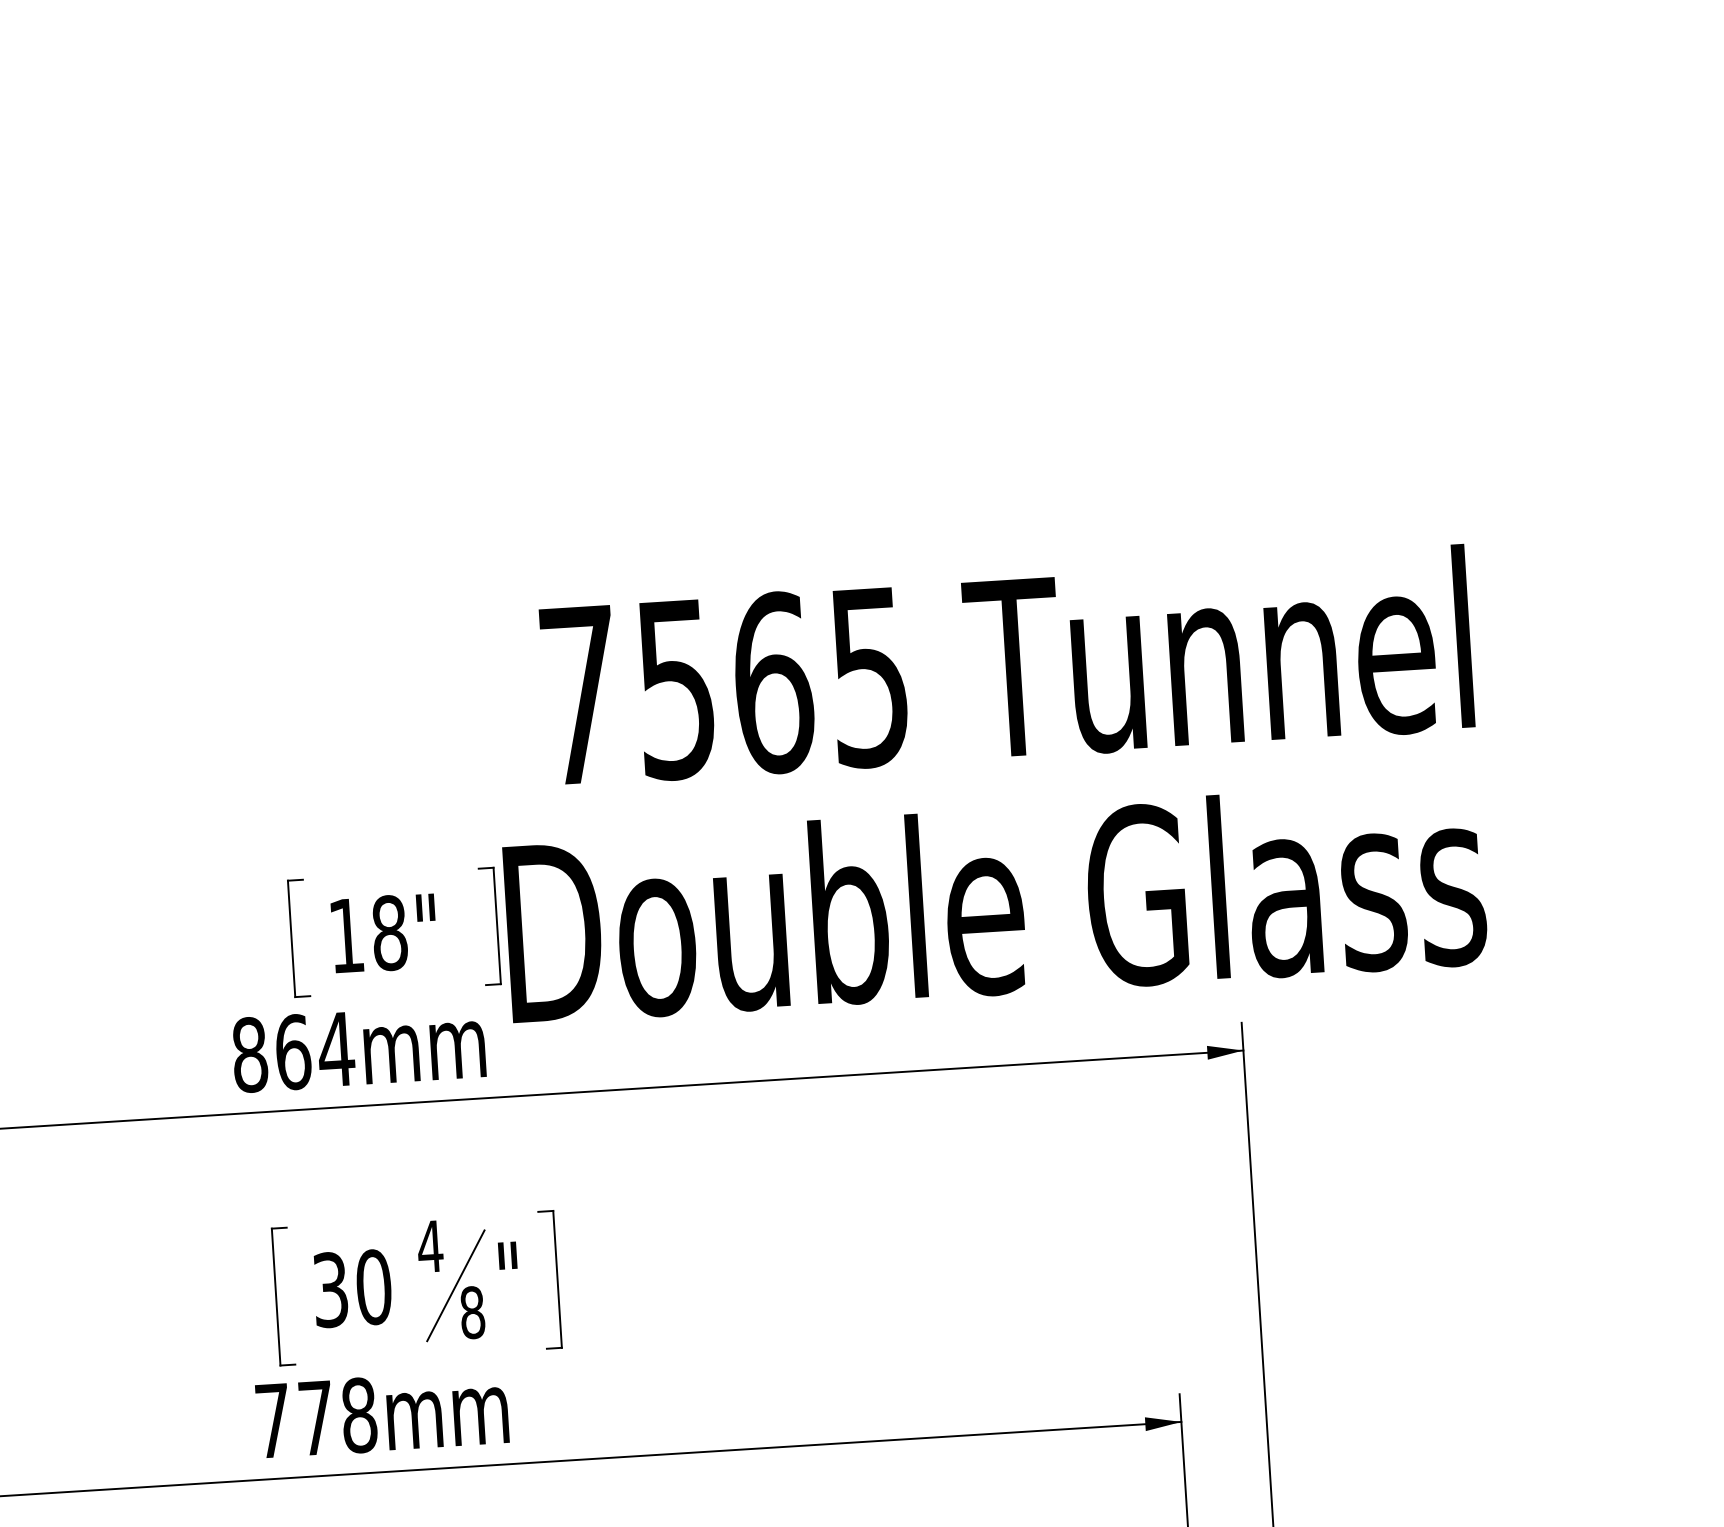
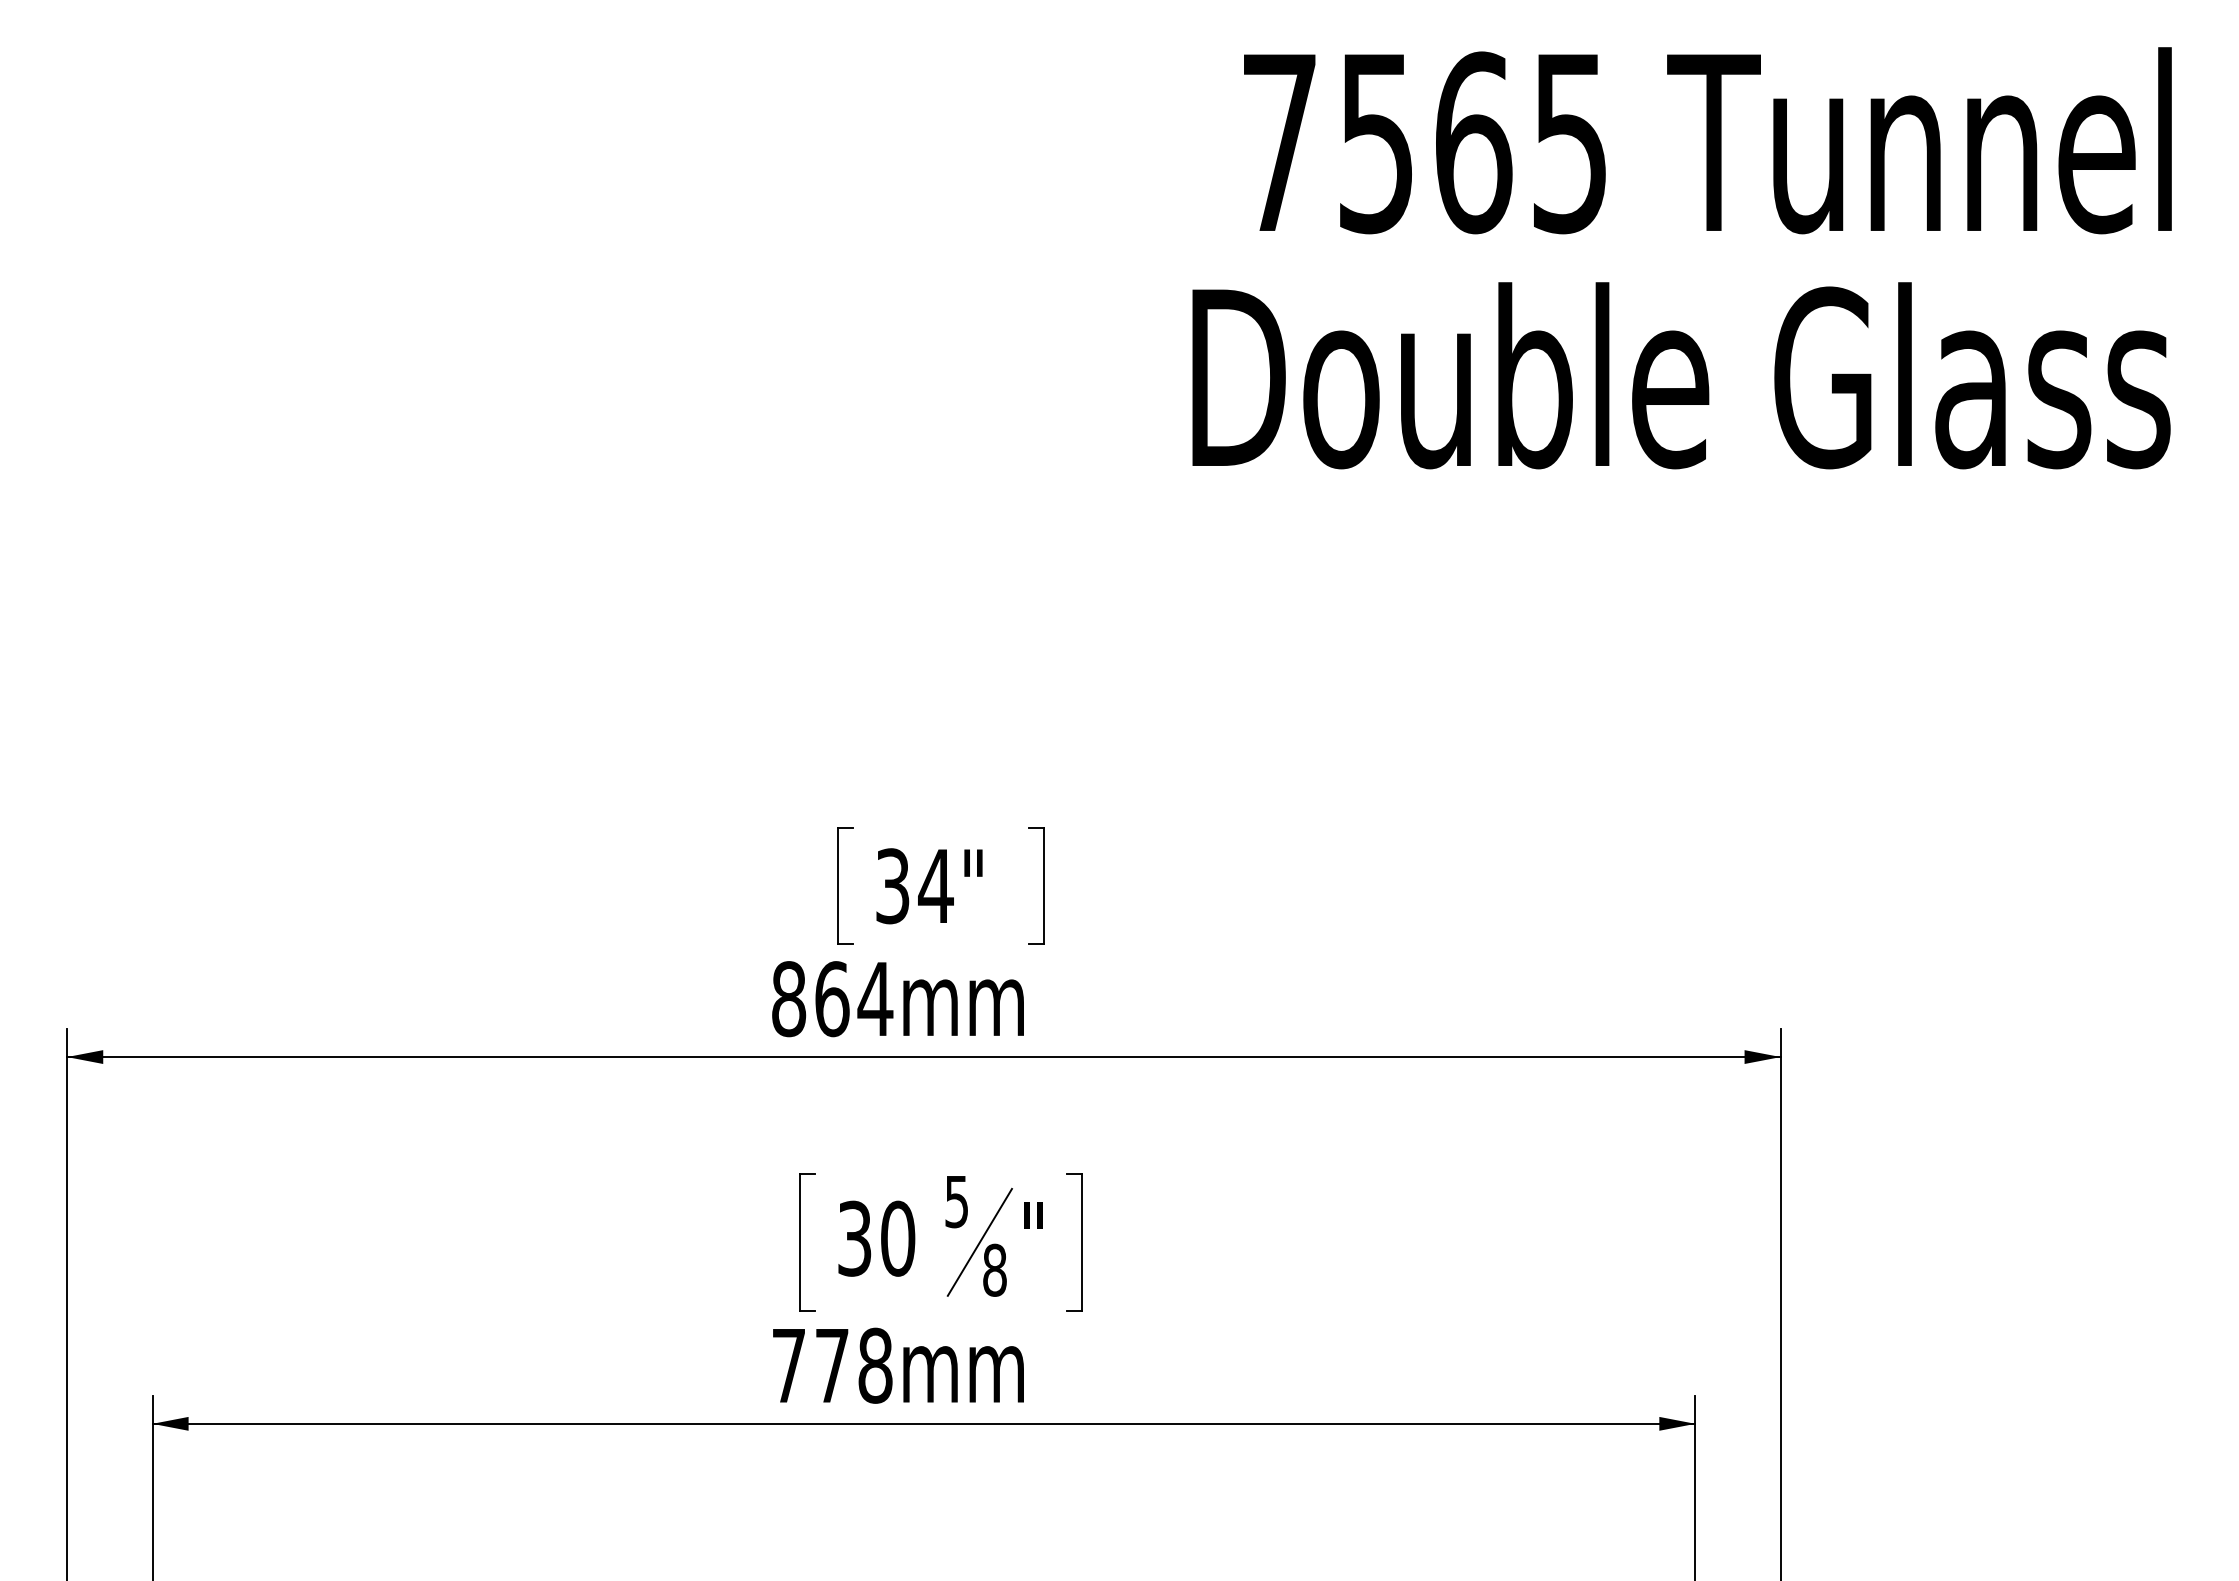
text: (988, 785) -> (1681, 258), moved
text: (368, 934) -> (914, 886), 18" -> 34"
text: (430, 1247) -> (956, 1202), 4 -> 5

